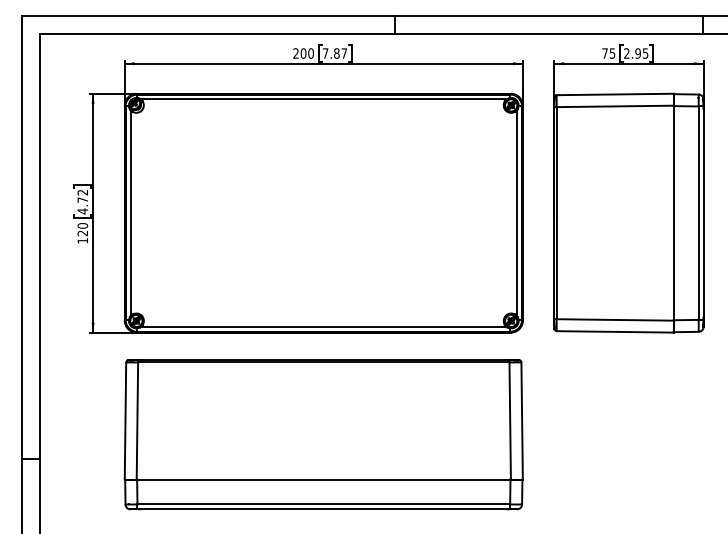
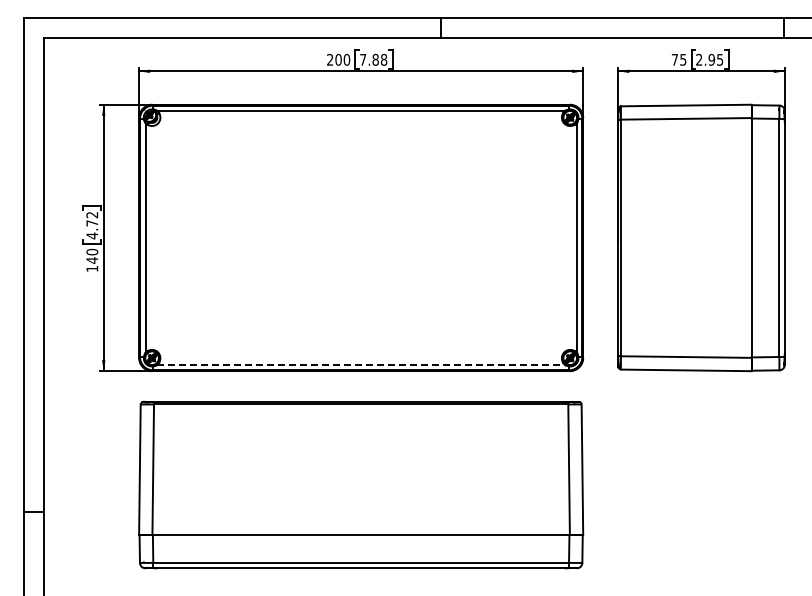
text: (343, 53) -> (383, 59), 7.87 -> 7.88
text: (82, 233) -> (92, 260), 120 -> 140
line: (324, 326) -> (361, 364), solid -> dashed

